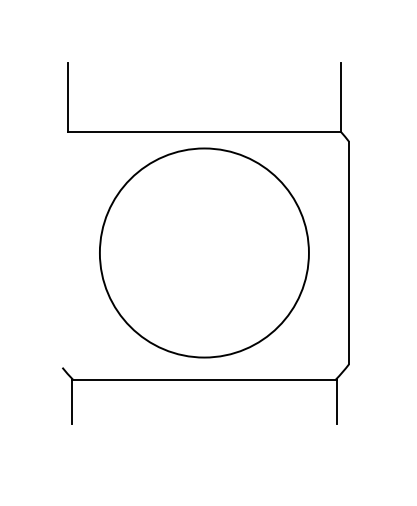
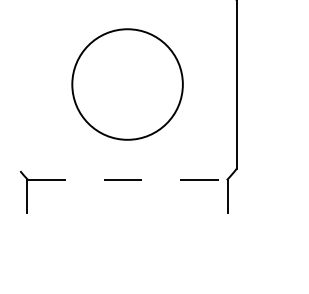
circle: (203, 252) -> (126, 84), size x0.7
line: (204, 379) -> (127, 180), solid -> dashed

